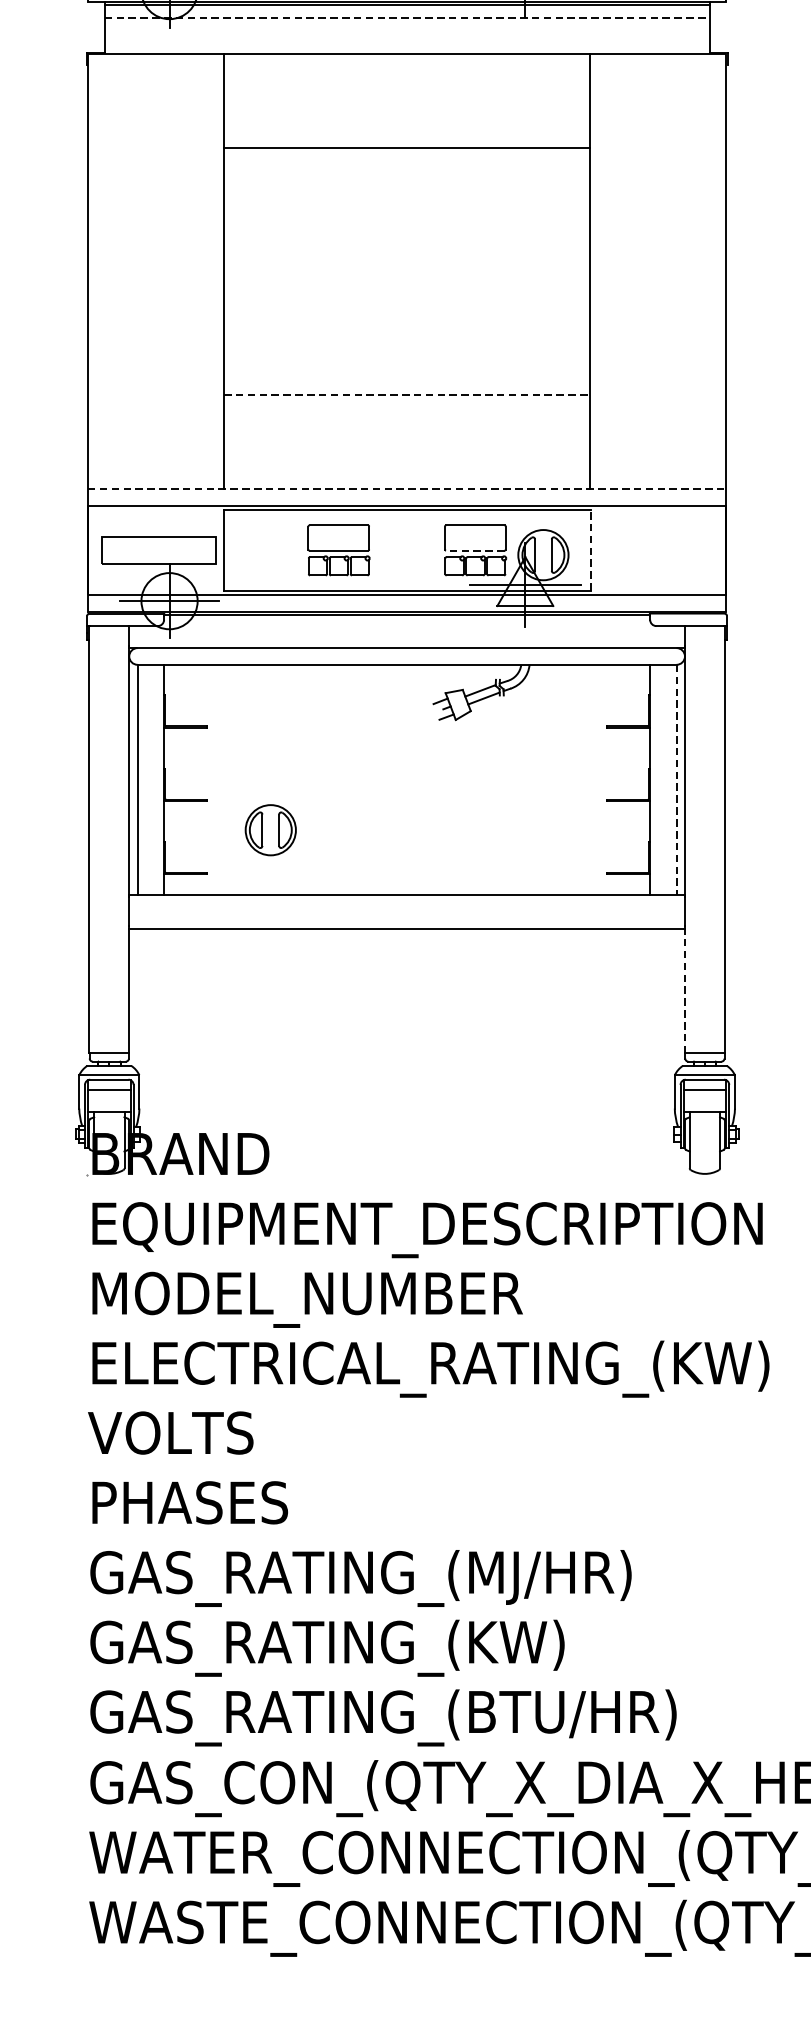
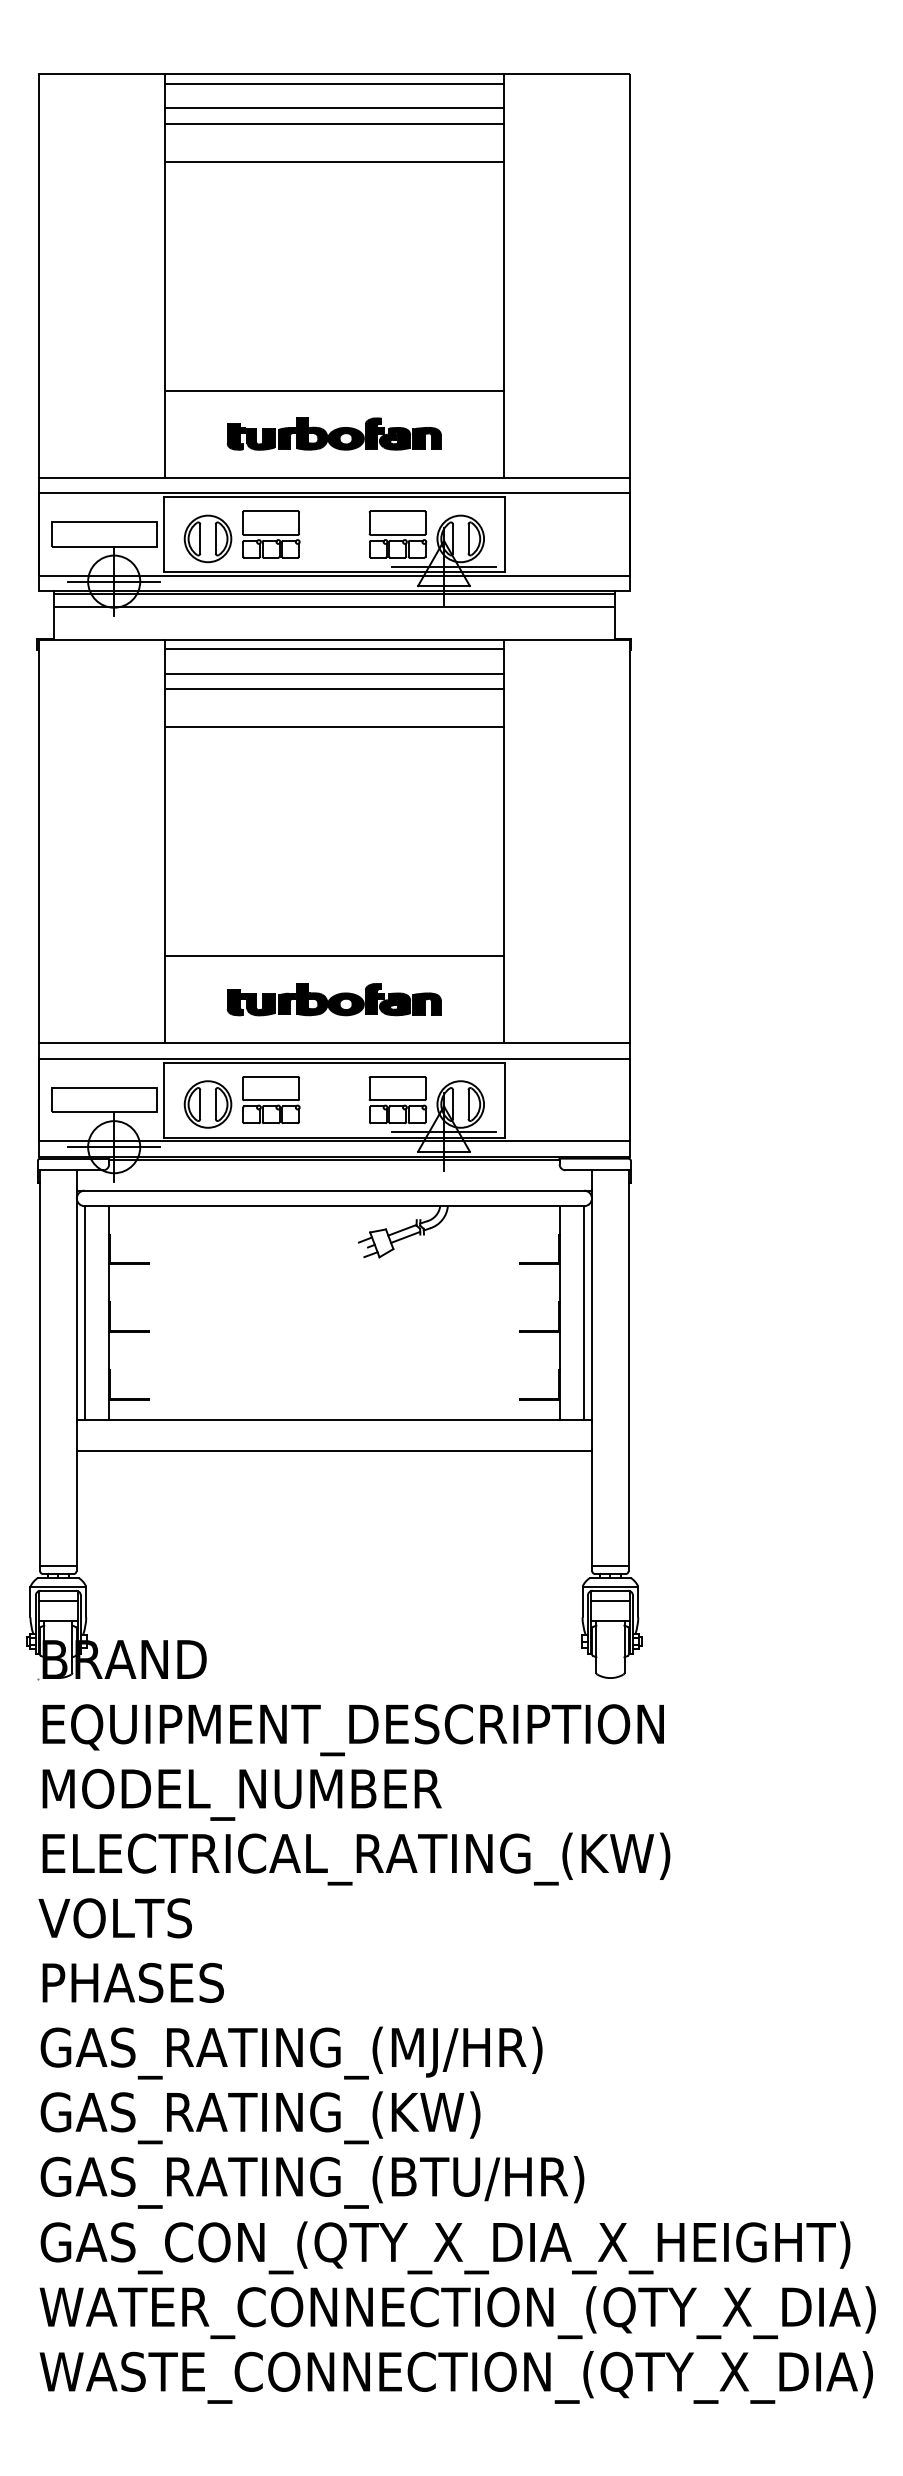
line: (407, 17) -> (334, 606), dashed -> solid
line: (407, 64) -> (334, 649), added
line: (407, 90) -> (334, 673), added
line: (407, 107) -> (334, 689), added
line: (407, 395) -> (334, 956), dashed -> solid
part: (406, 441) -> (333, 999), added
line: (407, 489) -> (334, 1043), dashed -> solid
line: (590, 549) -> (504, 1099), dashed -> solid
line: (475, 550) -> (397, 1100), dashed -> solid
line: (676, 779) -> (584, 1312), dashed -> solid
part: (270, 830) -> (207, 1104), moved
line: (684, 990) -> (591, 1508), dashed -> solid

